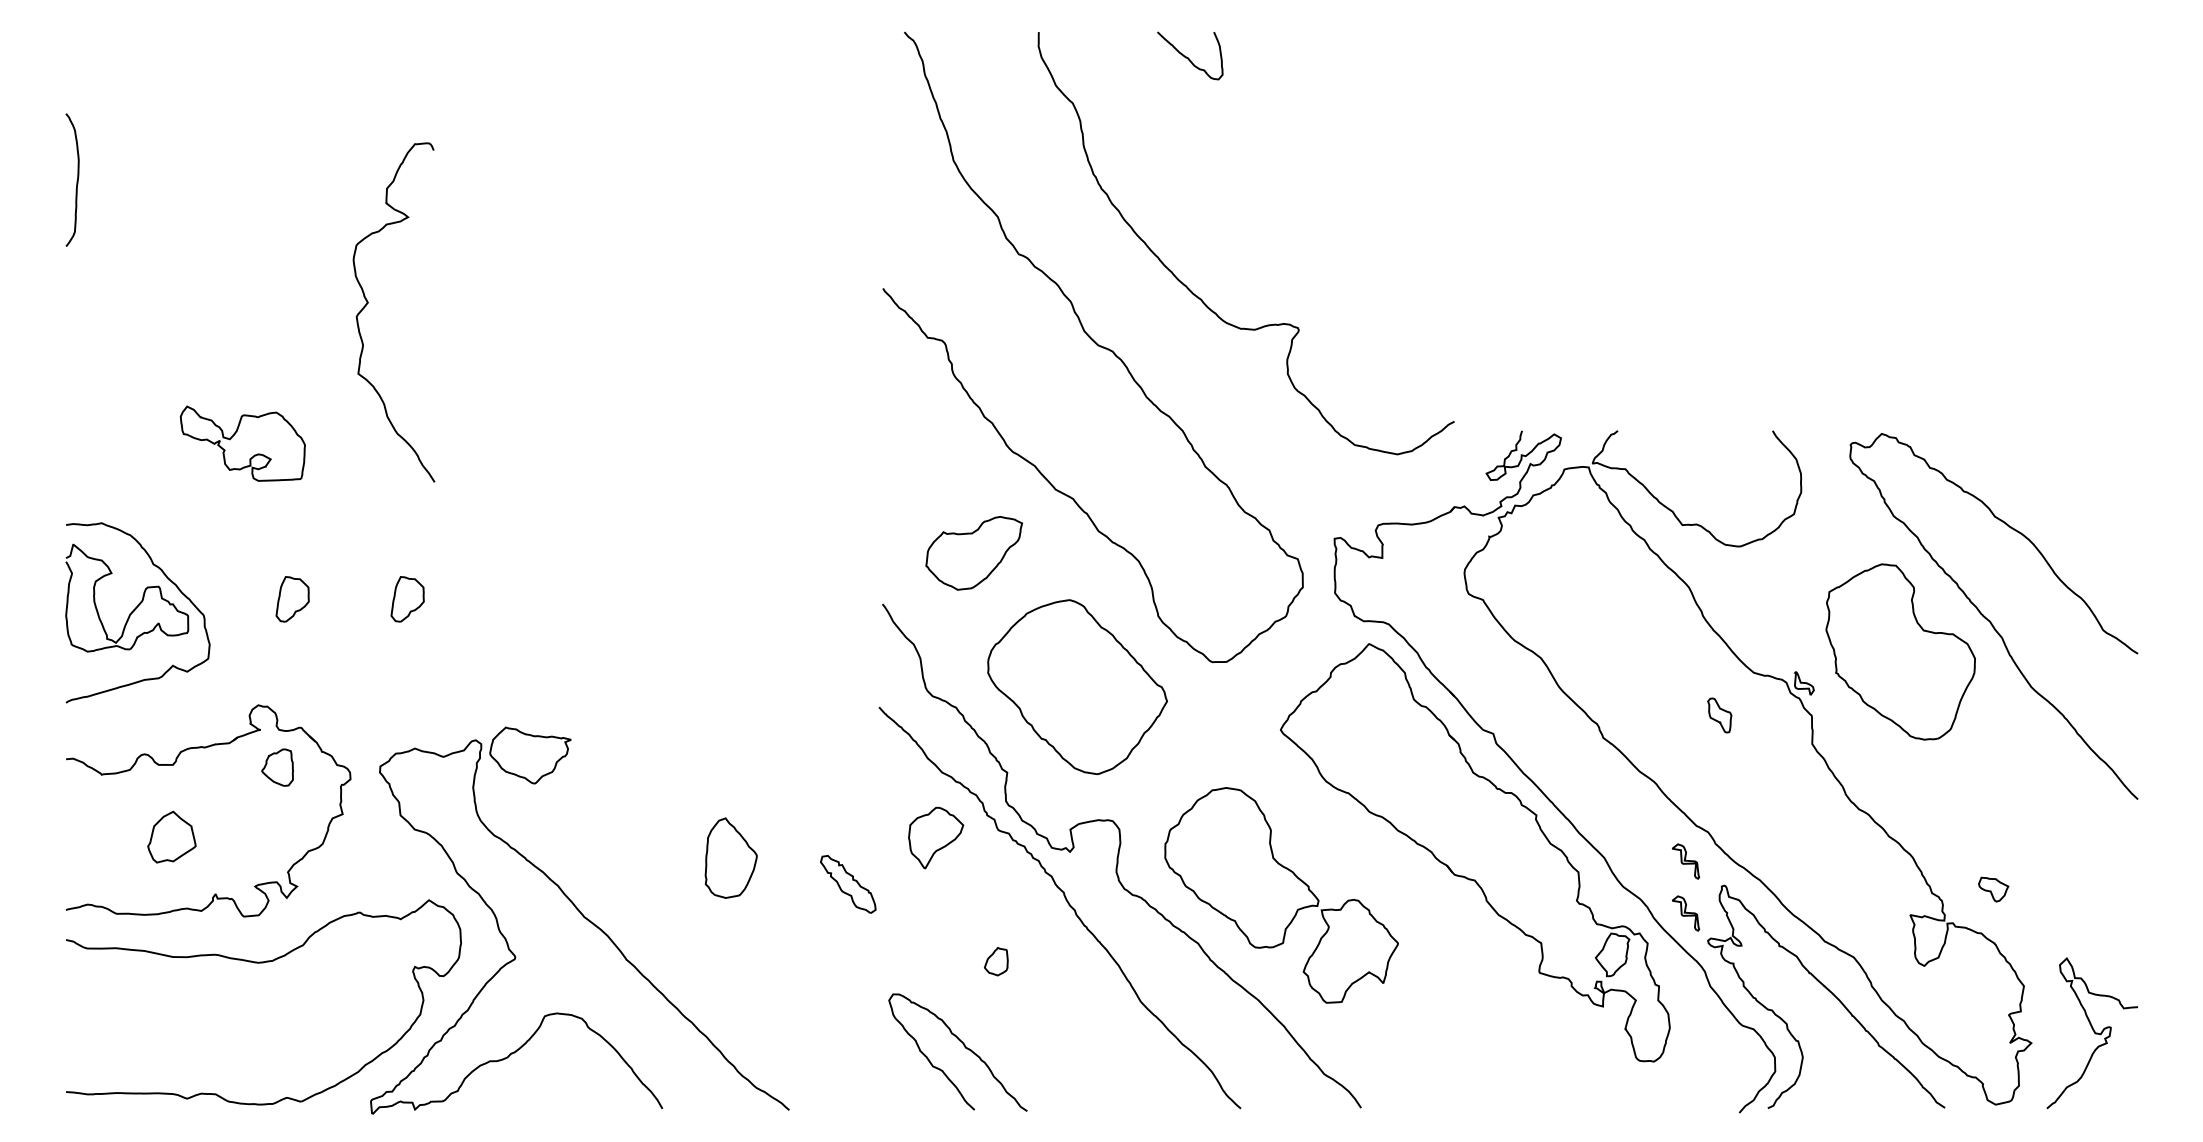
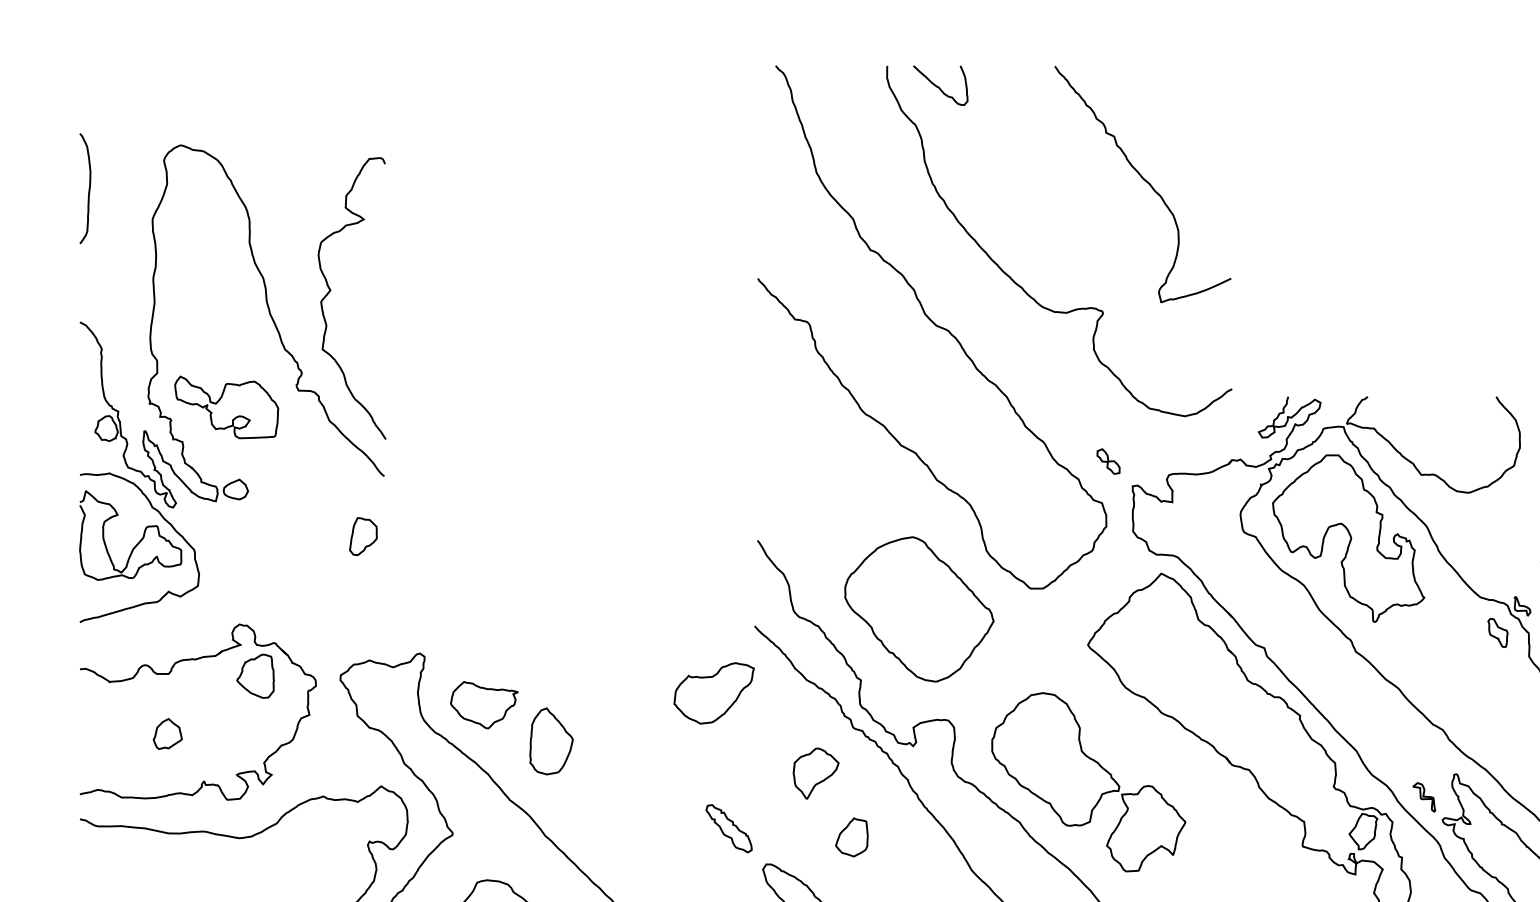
curve: (1188, 57) -> (939, 86), moved
curve: (1349, 171) -> (1145, 181), added
part: (294, 332) -> (269, 315), added
part: (1305, 508) -> (1108, 461), added
part: (974, 553) -> (714, 693), moved
part: (292, 599) -> (267, 536), removed
part: (1594, 601) -> (1348, 538), added
part: (1719, 715) -> (1497, 632), moved
part: (530, 755) -> (484, 705), moved
part: (277, 767) -> (255, 676), size x1.43
part: (171, 837) -> (167, 734), size x0.71
part: (936, 837) -> (816, 773), moved
part: (730, 857) -> (550, 740), moved
part: (1686, 861) -> (1424, 754), removed
part: (848, 884) -> (729, 828), moved
part: (996, 961) -> (852, 837), size x1.67

